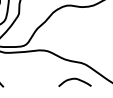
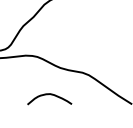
curve: (74, 79) -> (48, 95), moved

